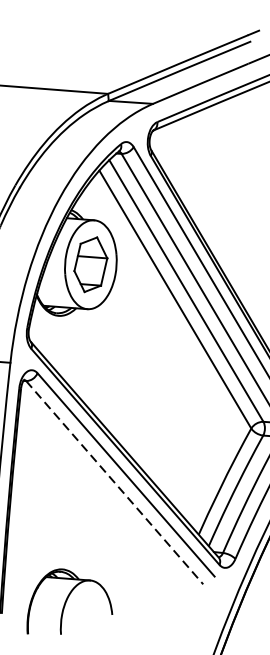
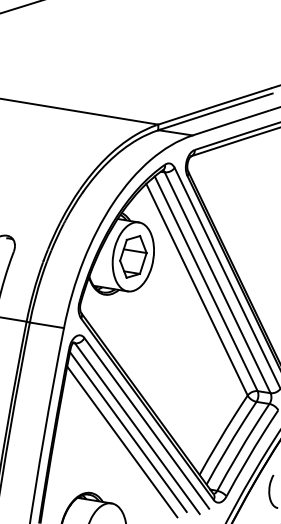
line: (114, 482) -> (137, 428), dashed -> solid
line: (103, 488) -> (128, 432), added
line: (97, 500) -> (122, 441), added

